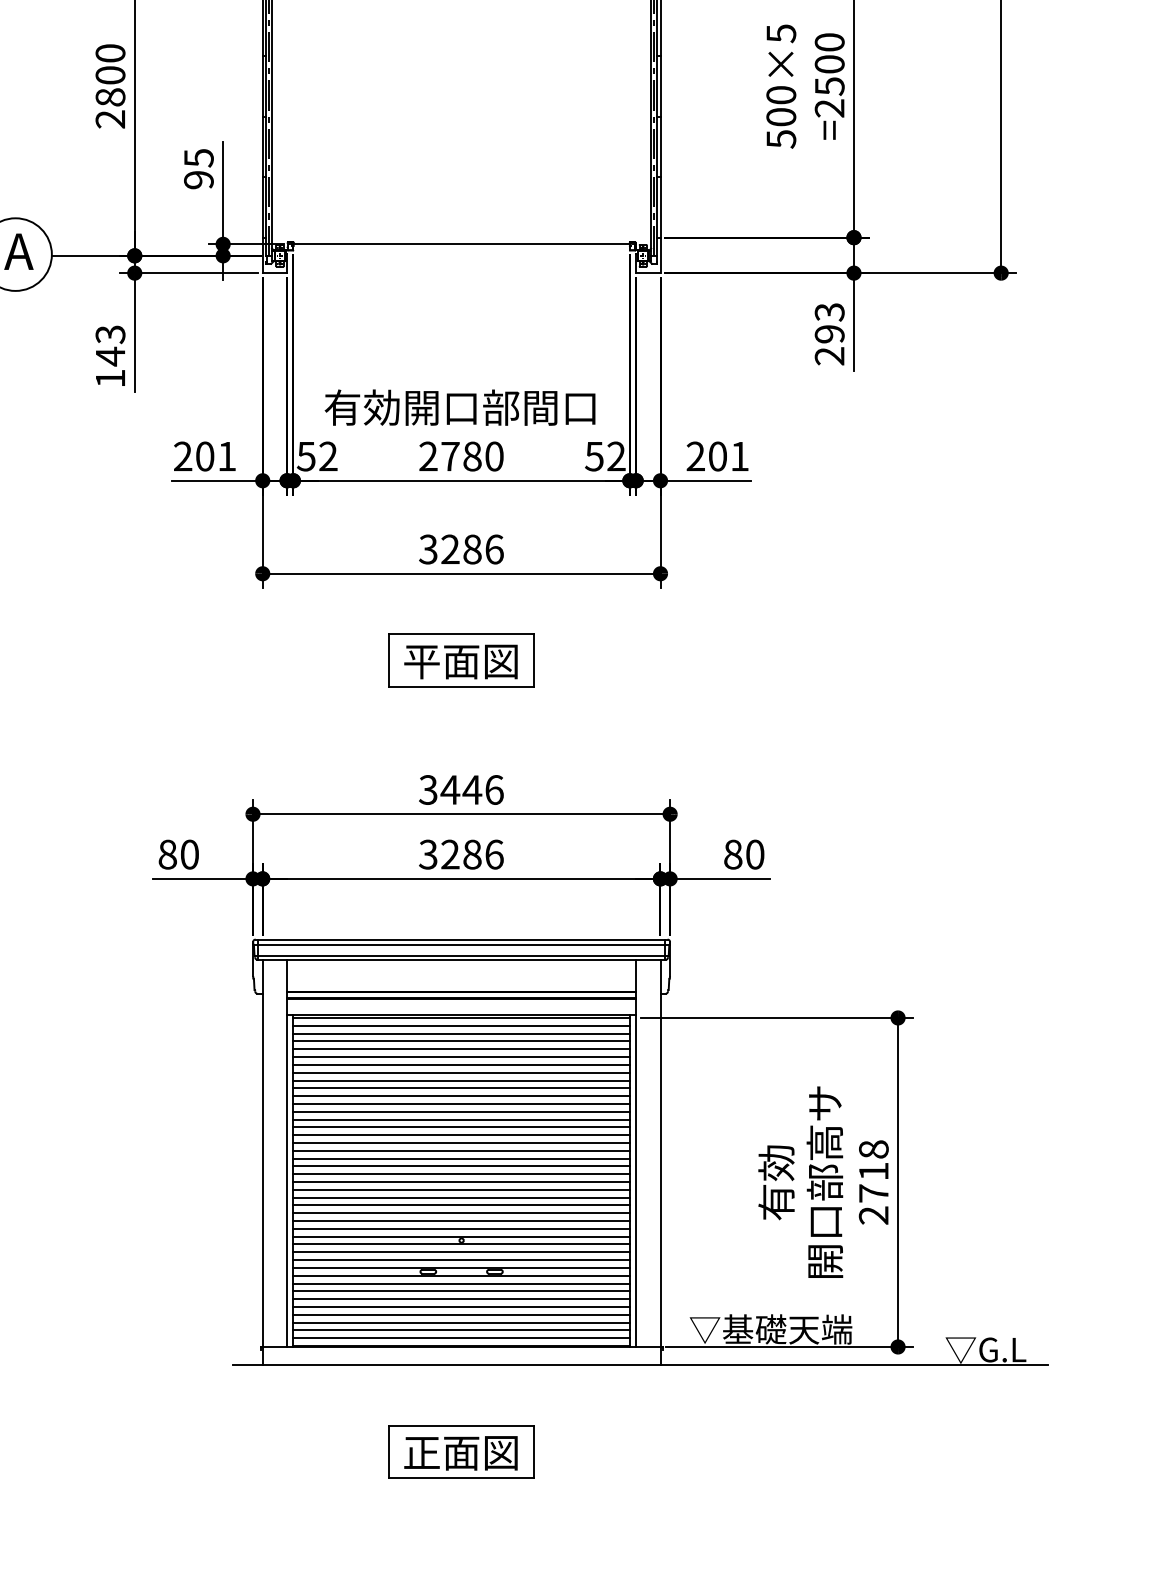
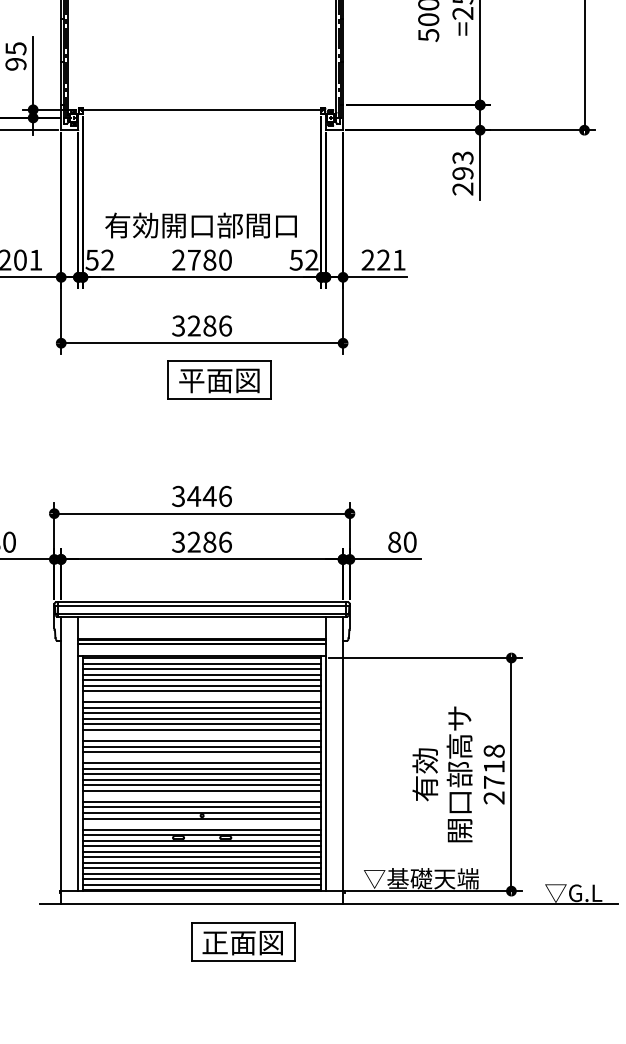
text: (717, 456) -> (383, 260), 201 -> 221
part: (461, 660) -> (219, 379), moved
line: (461, 1072) -> (202, 696), removed
line: (461, 1127) -> (202, 735), removed
line: (461, 1158) -> (202, 757), removed
line: (461, 1213) -> (202, 796), removed
line: (461, 1252) -> (202, 824), removed
part: (461, 1451) -> (243, 941), moved

